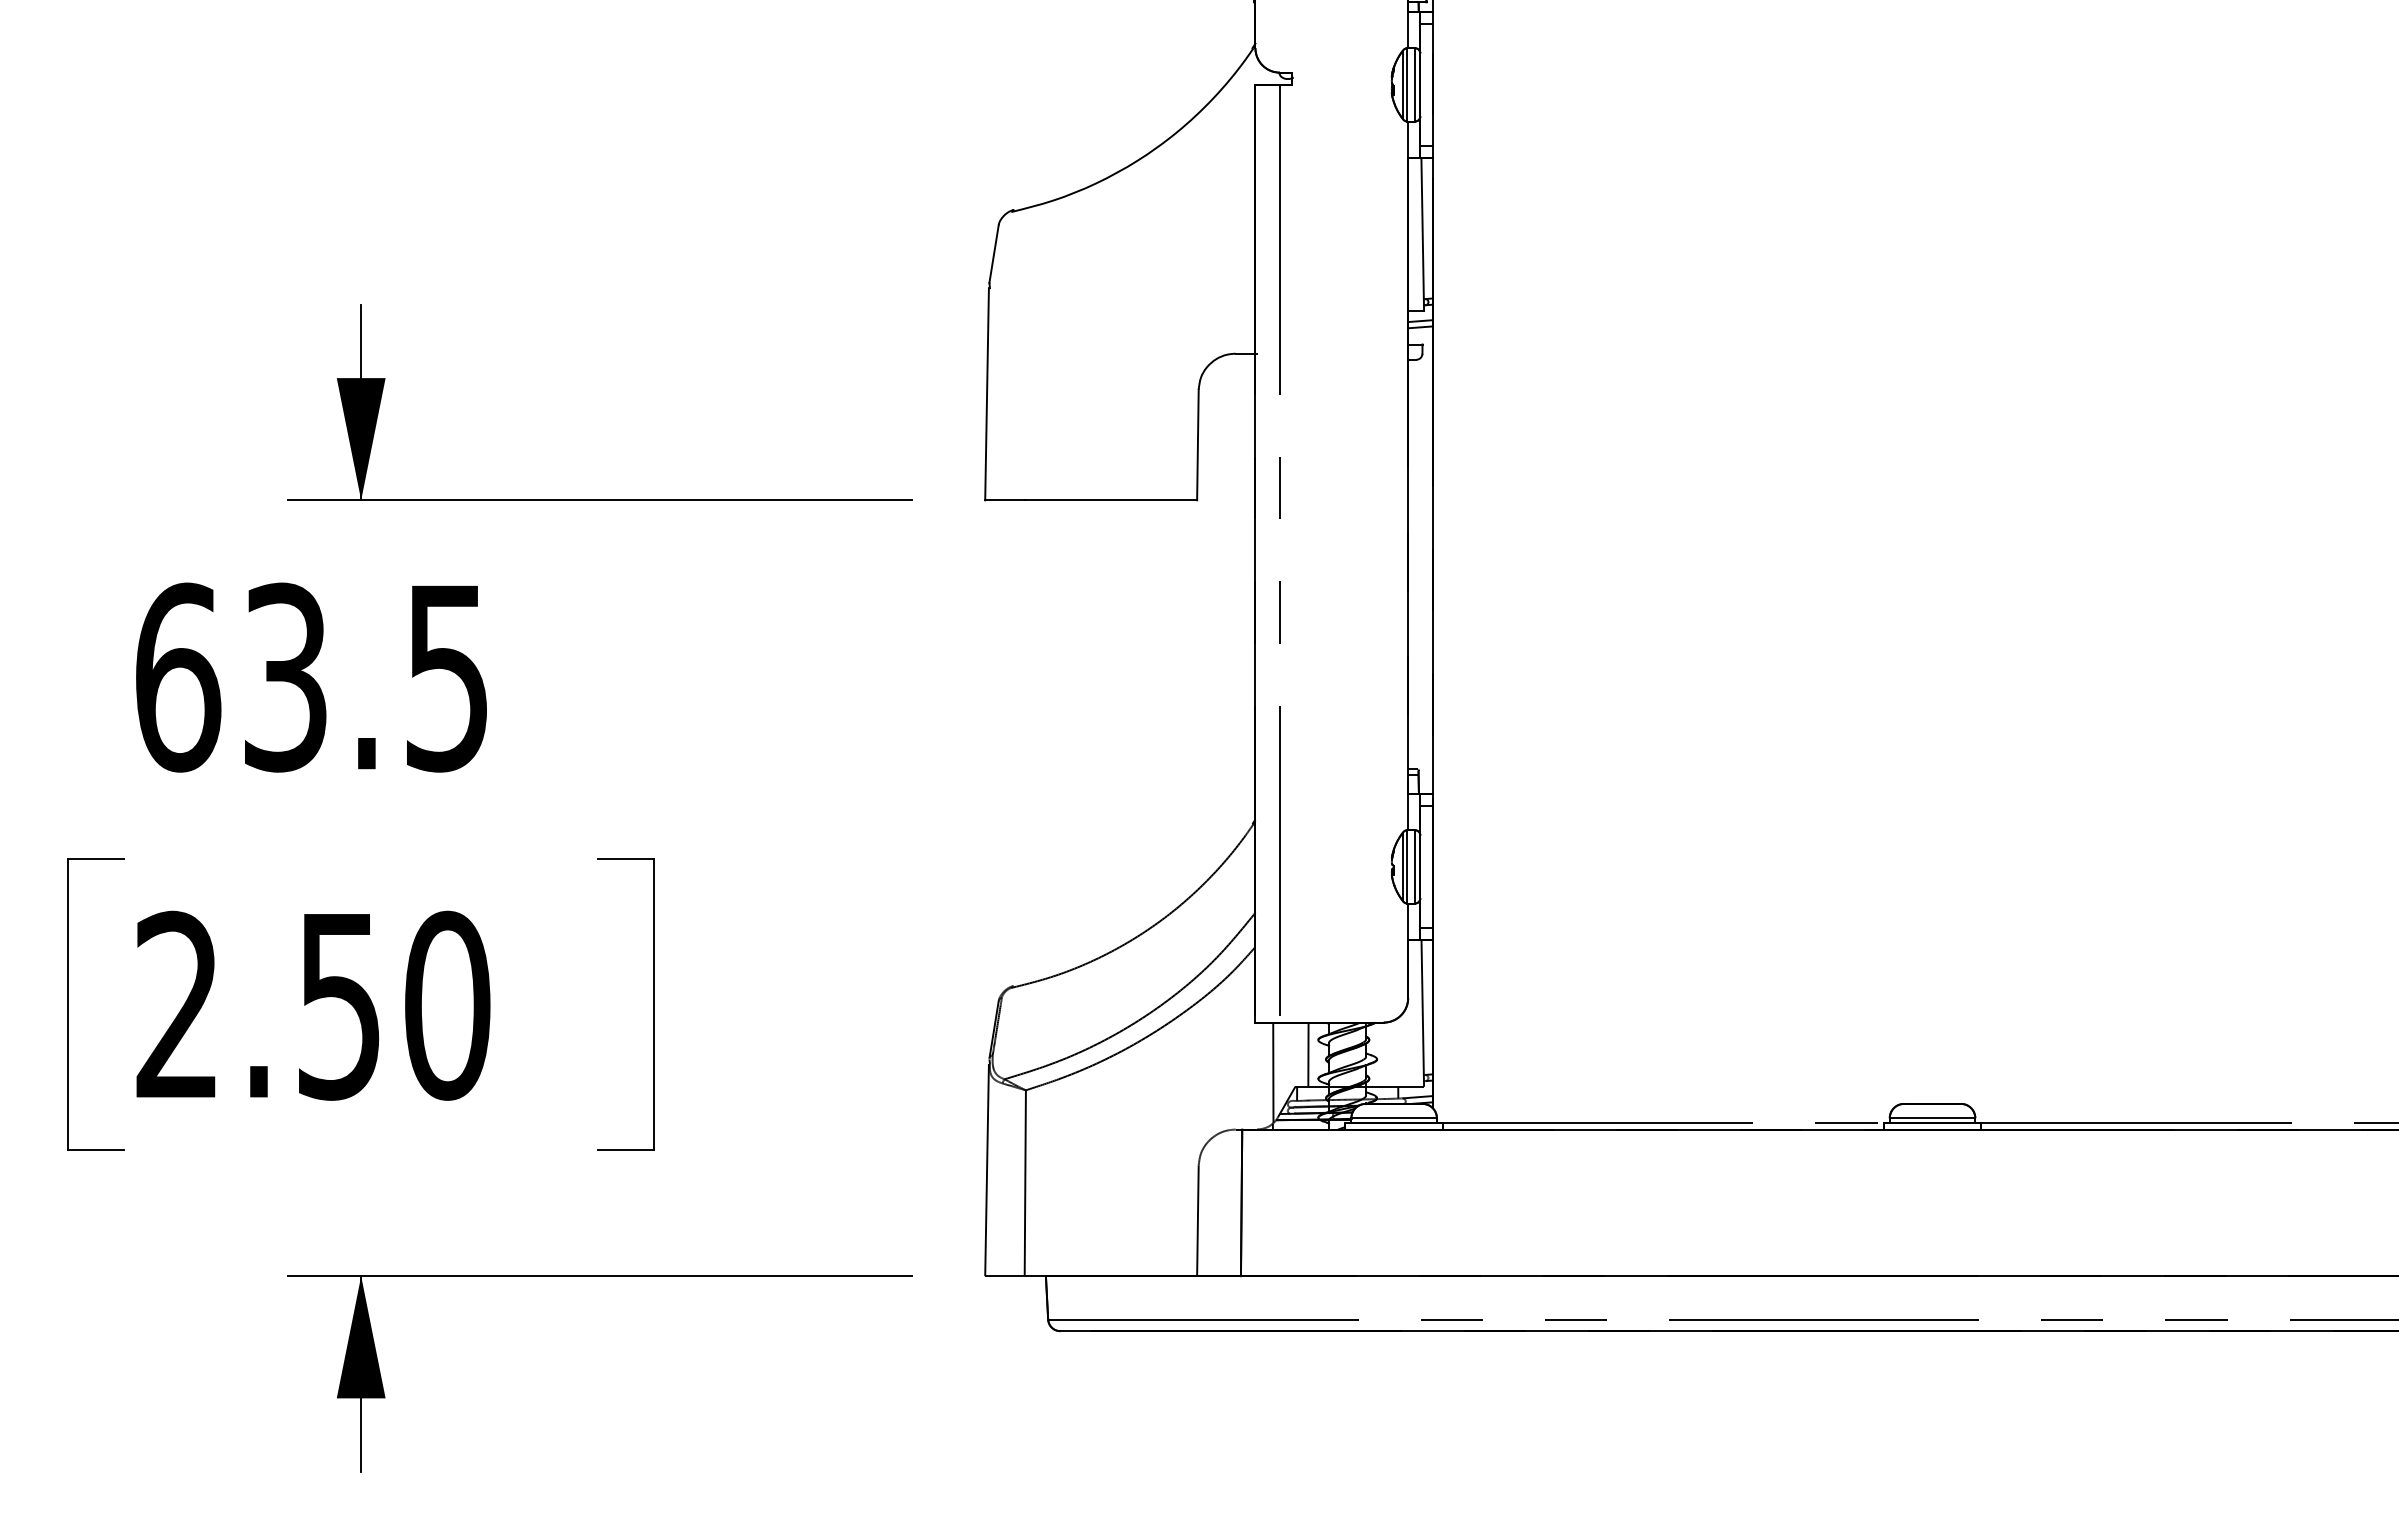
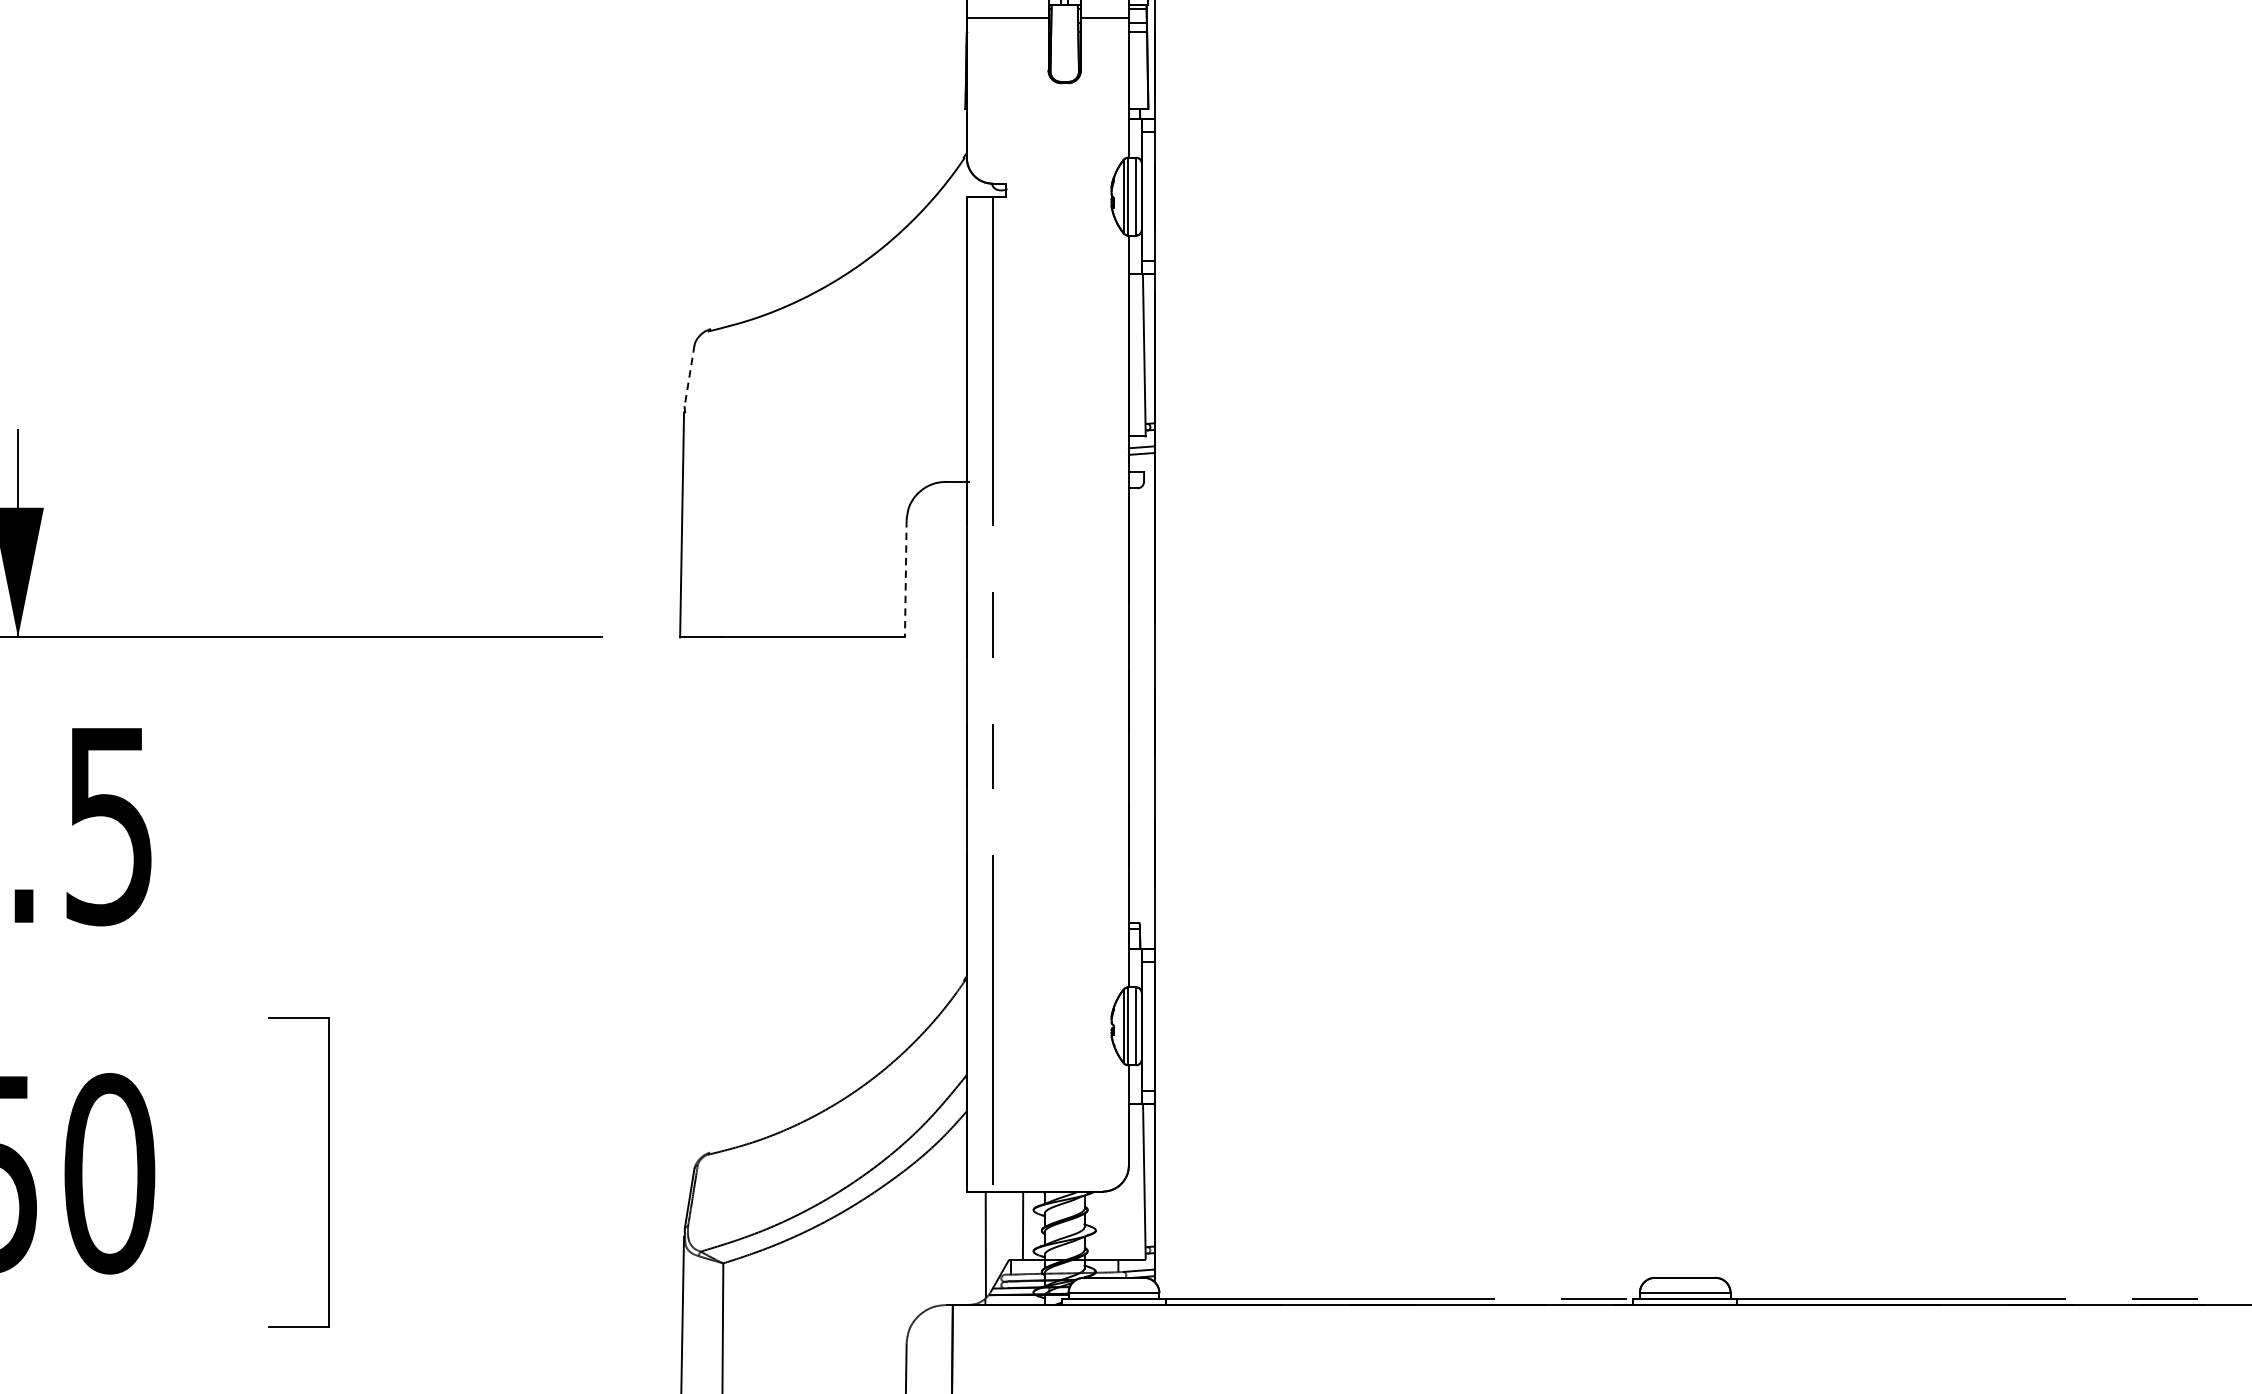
line: (994, 254) -> (689, 376), solid -> dashed
line: (1197, 445) -> (905, 579), solid -> dashed

